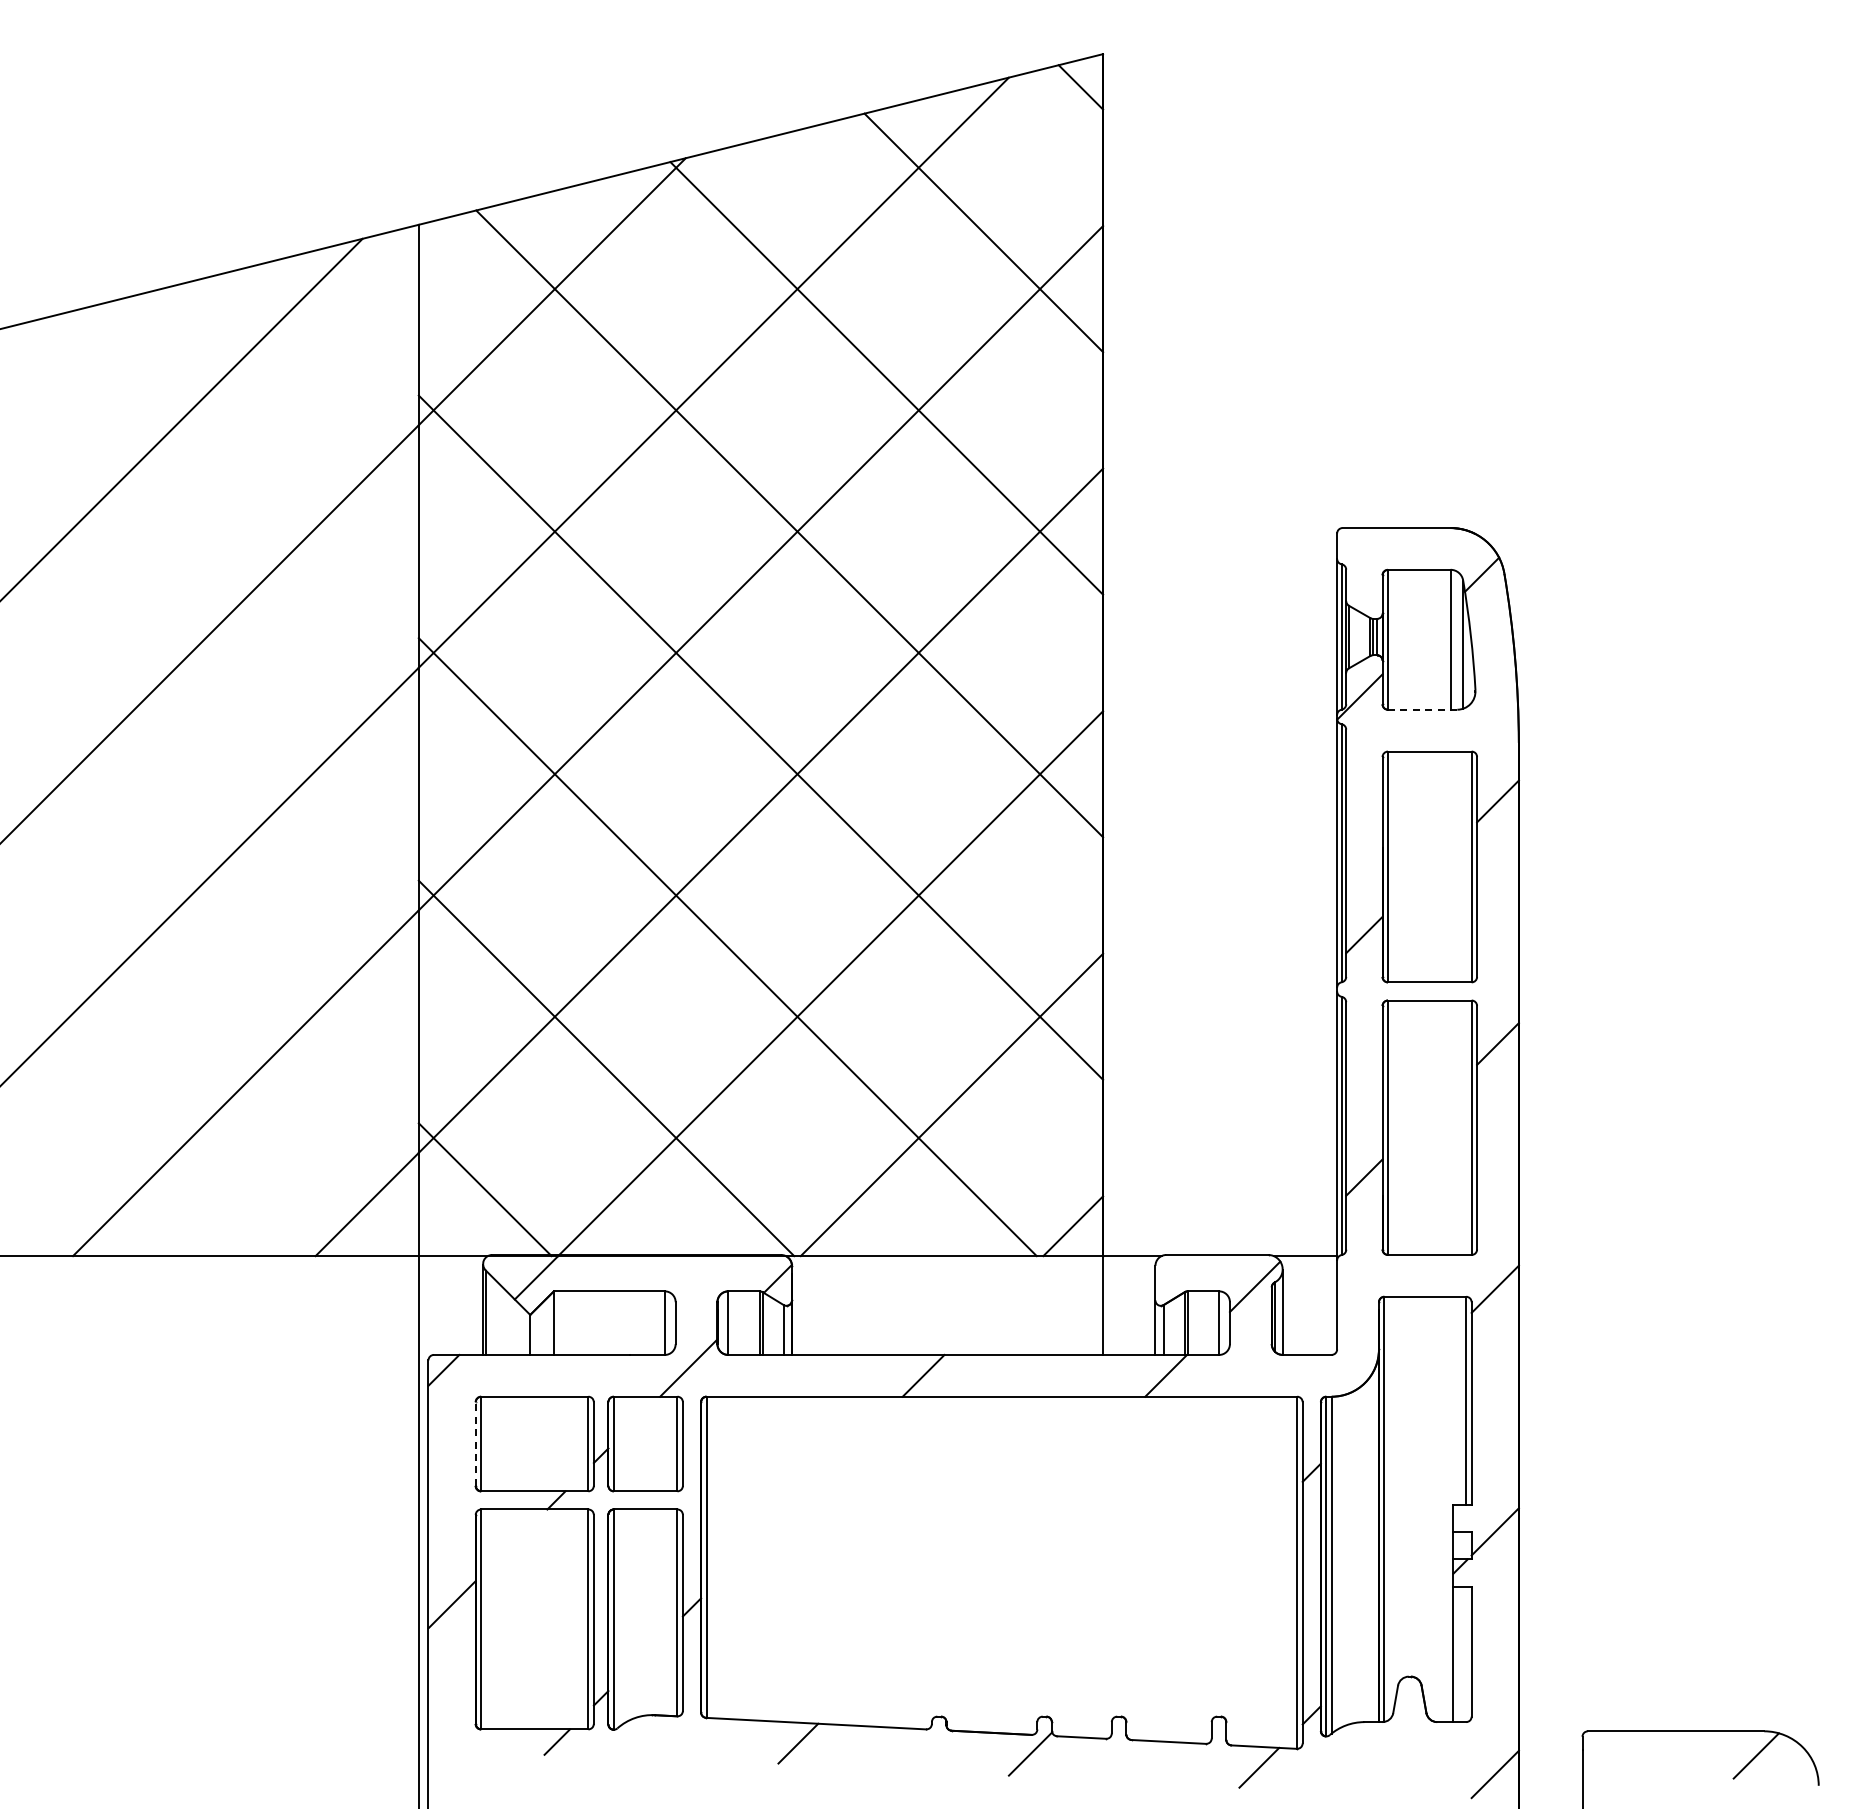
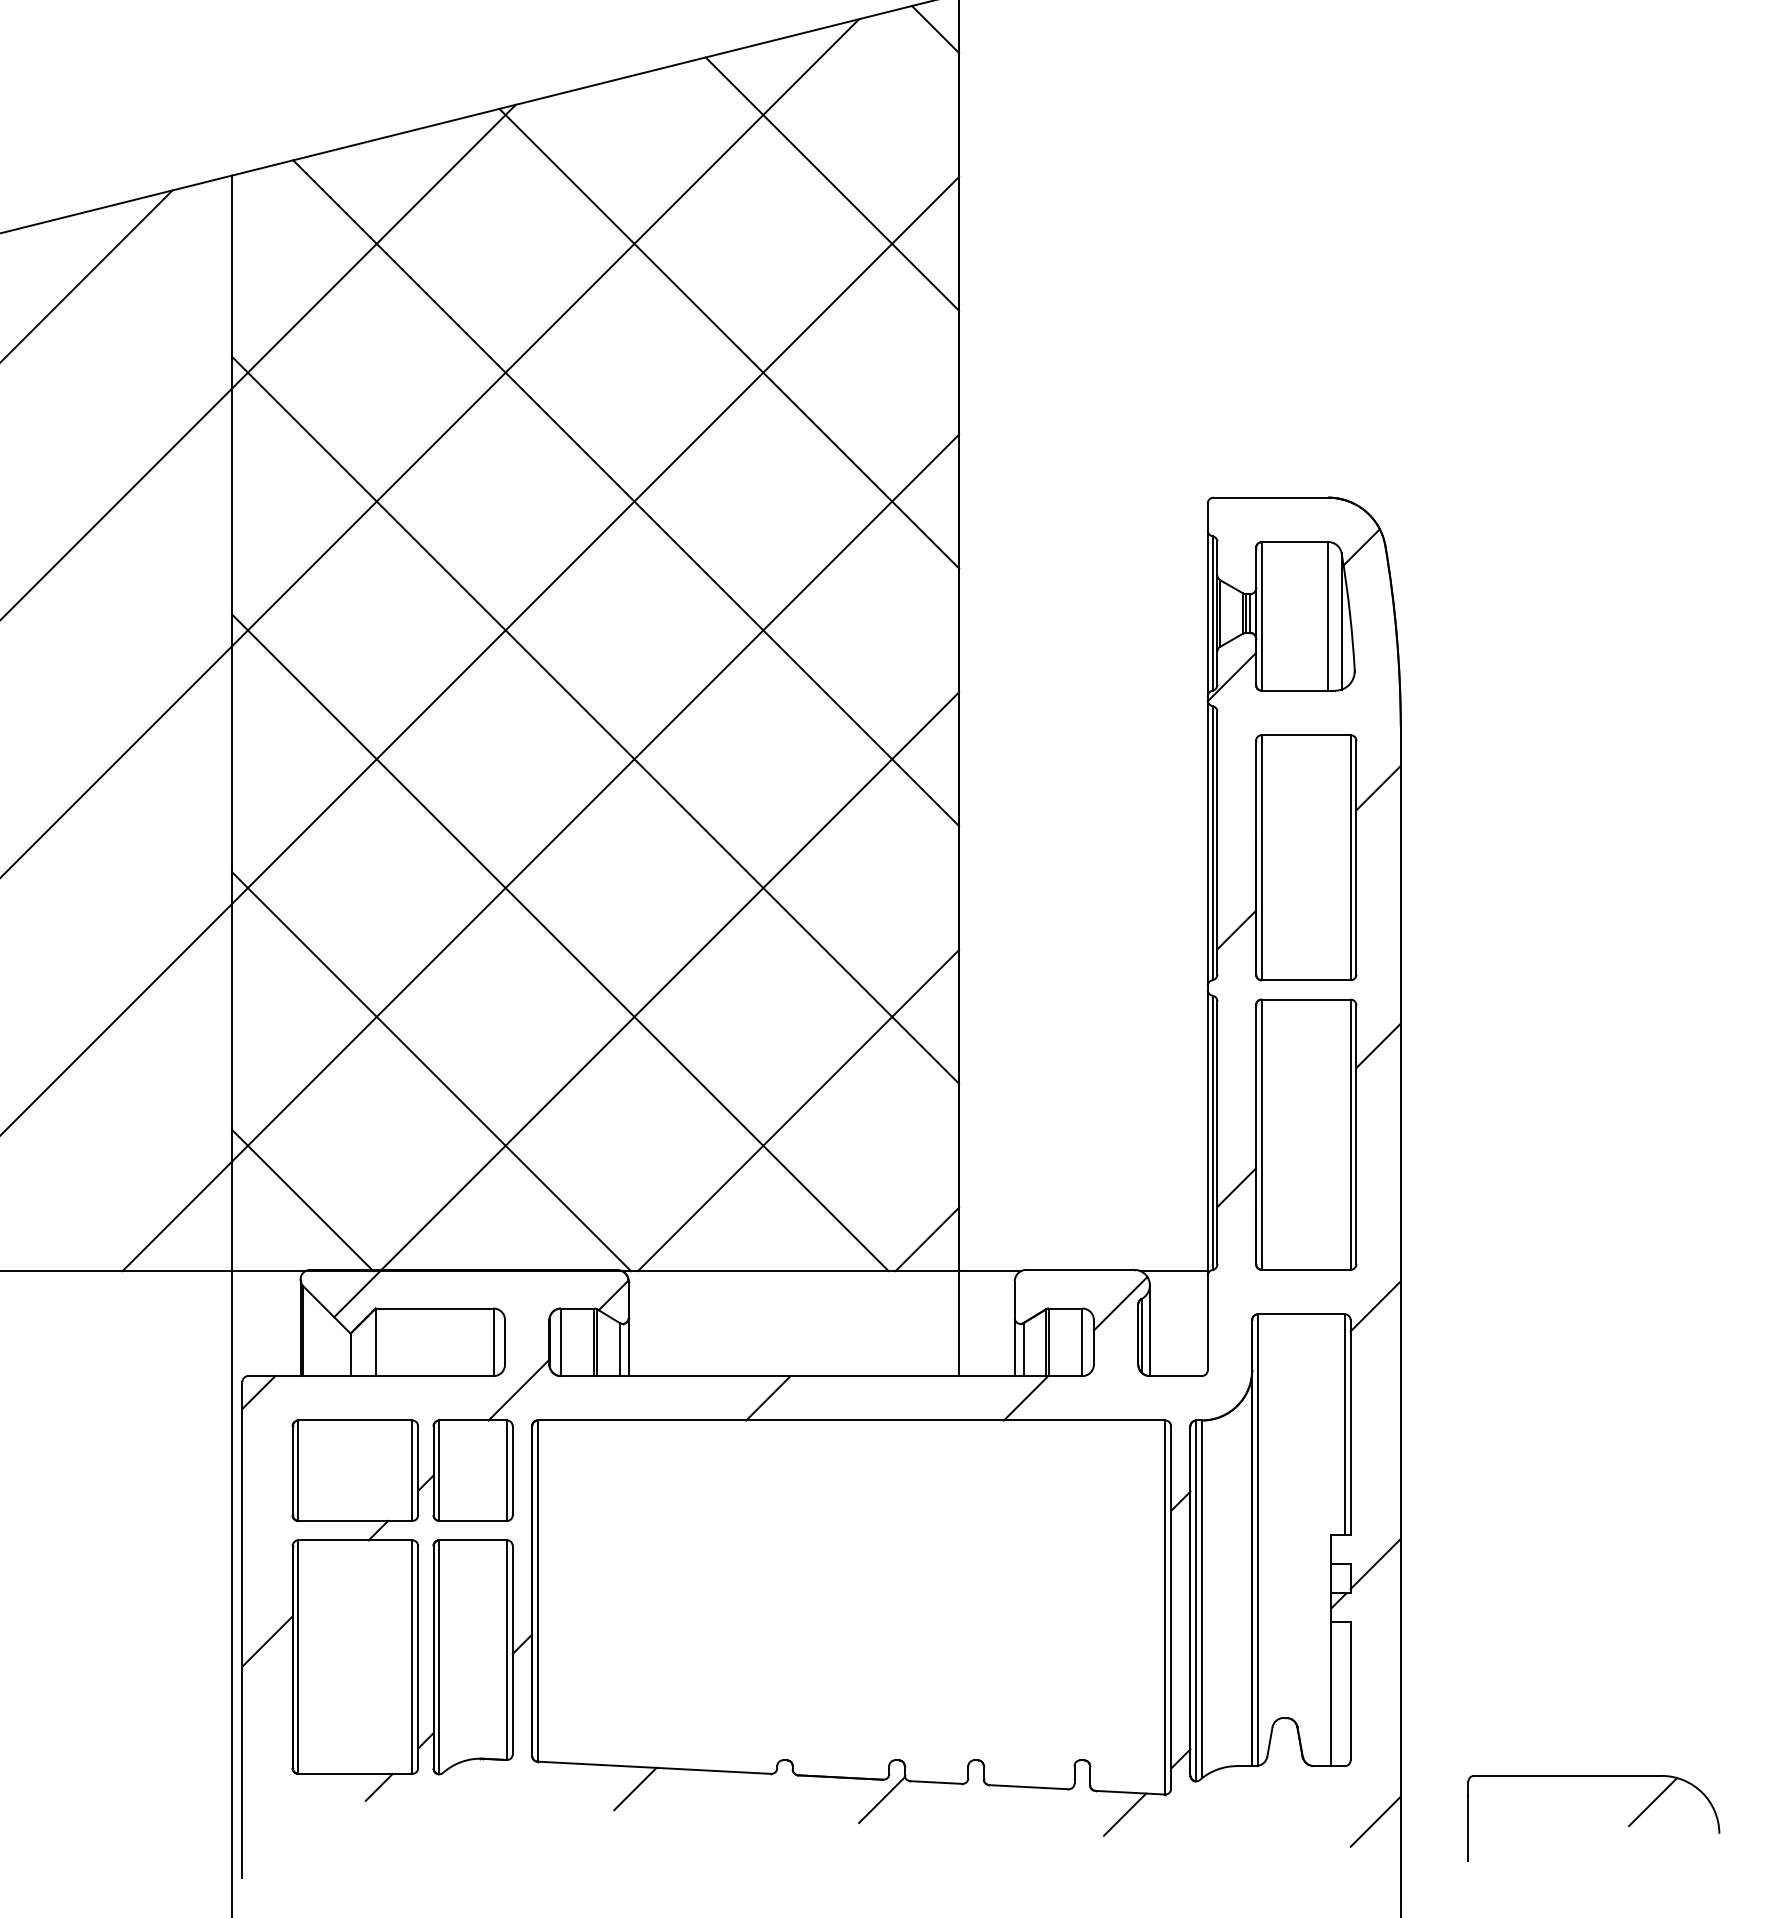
line: (1422, 709) -> (1298, 690), dashed -> solid
line: (475, 1444) -> (292, 1471), dashed -> solid

